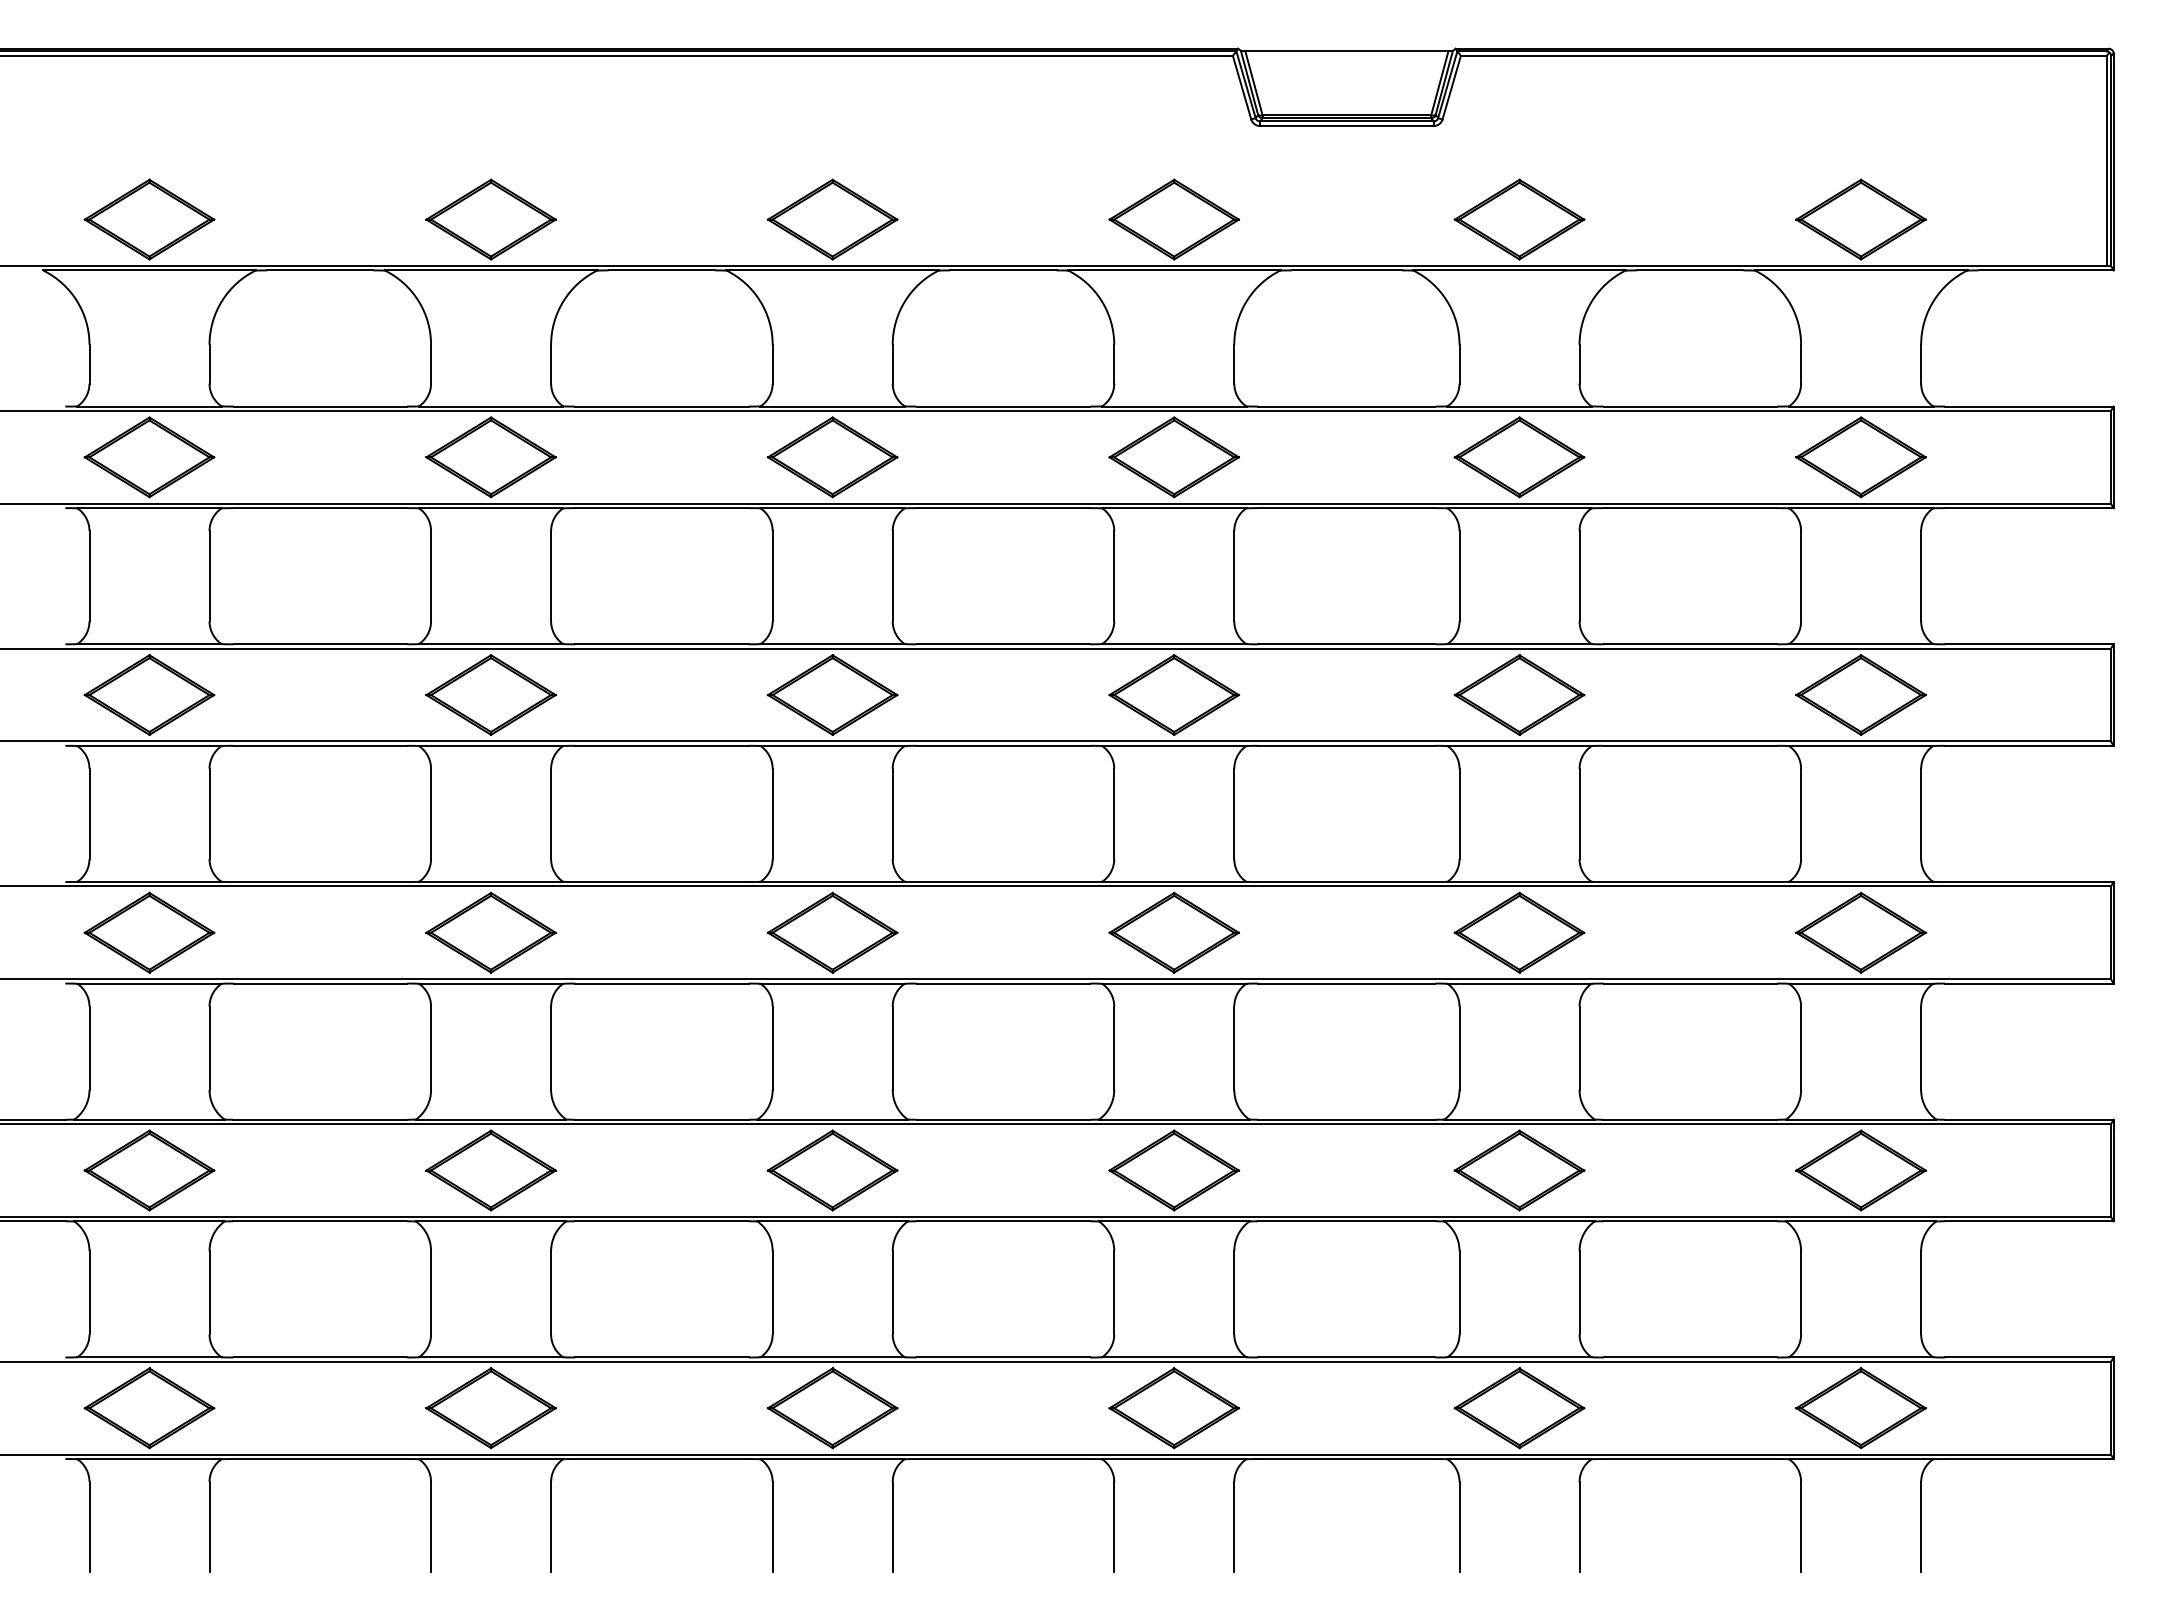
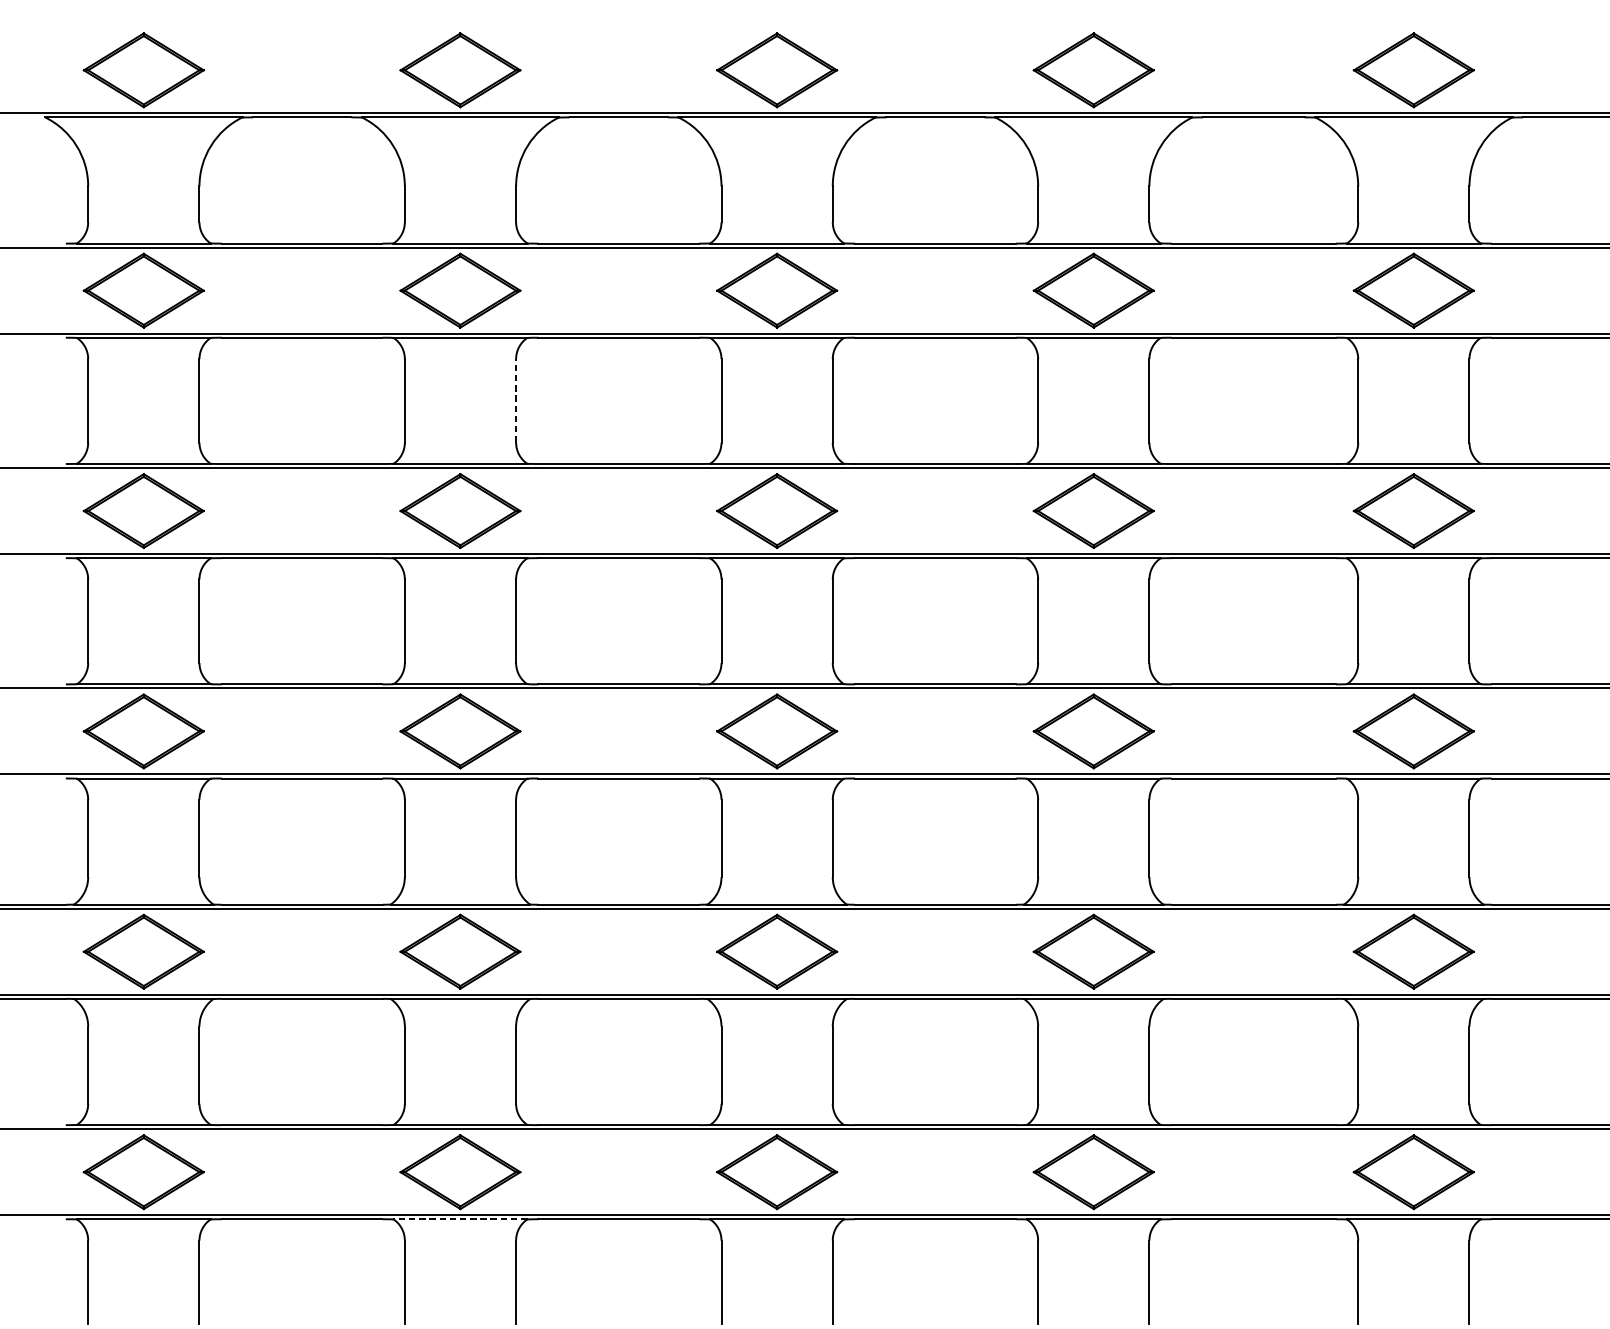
line: (551, 575) -> (516, 400), solid -> dashed
line: (490, 1459) -> (459, 1219), solid -> dashed

